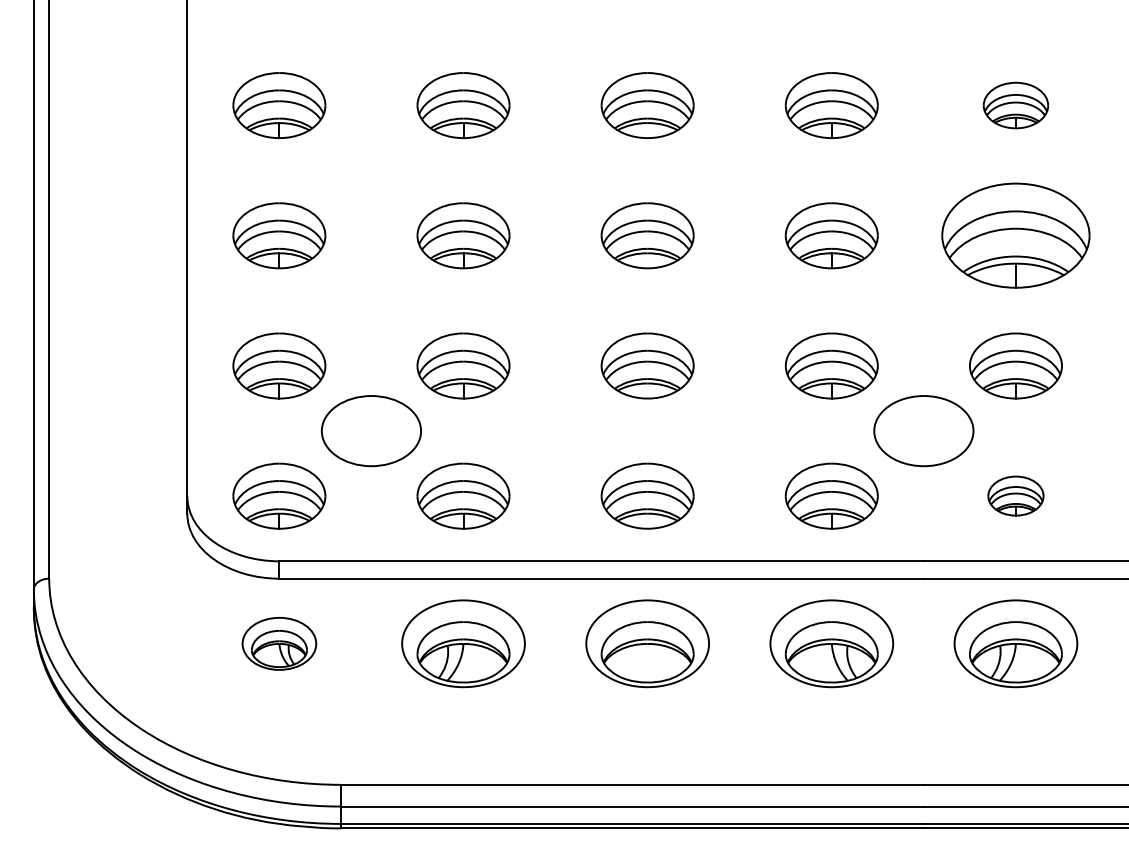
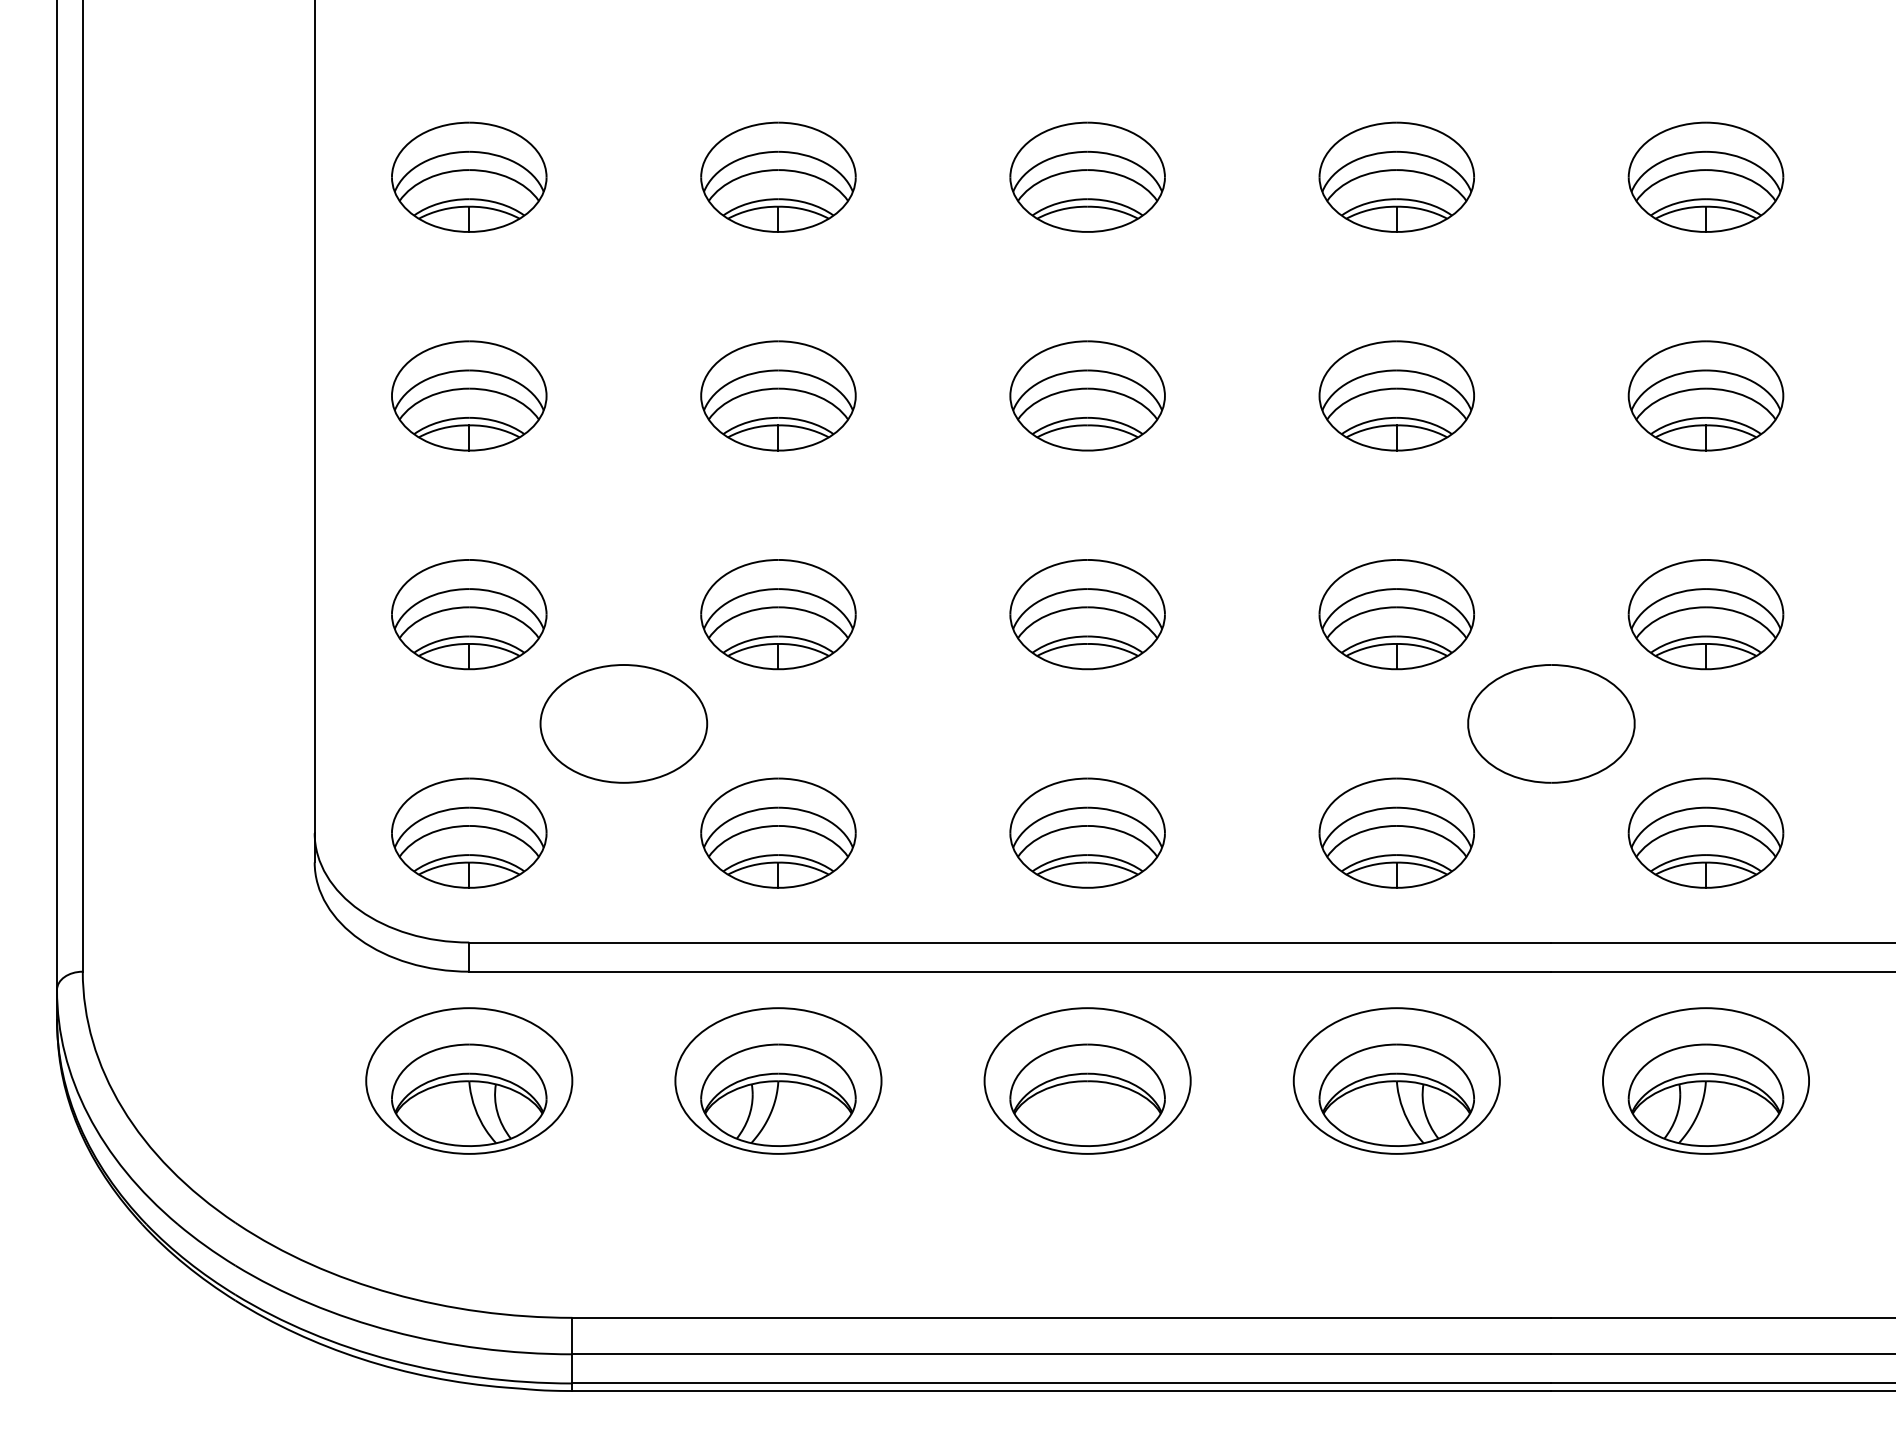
part: (1015, 105) -> (1705, 177), size x1.43
part: (1015, 235) -> (1705, 395), size x0.62
part: (1015, 495) -> (1705, 832), size x1.67
part: (279, 643) -> (469, 1080), size x1.67

